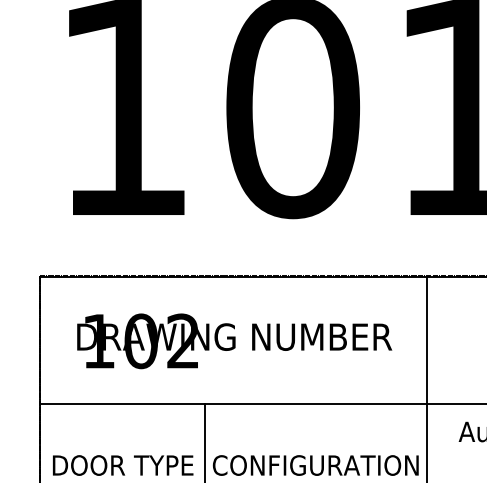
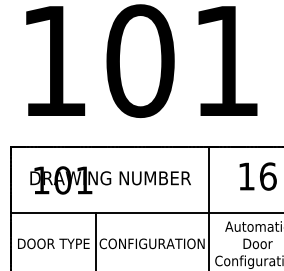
text: (183, 341) -> (84, 180), 102 -> 101

